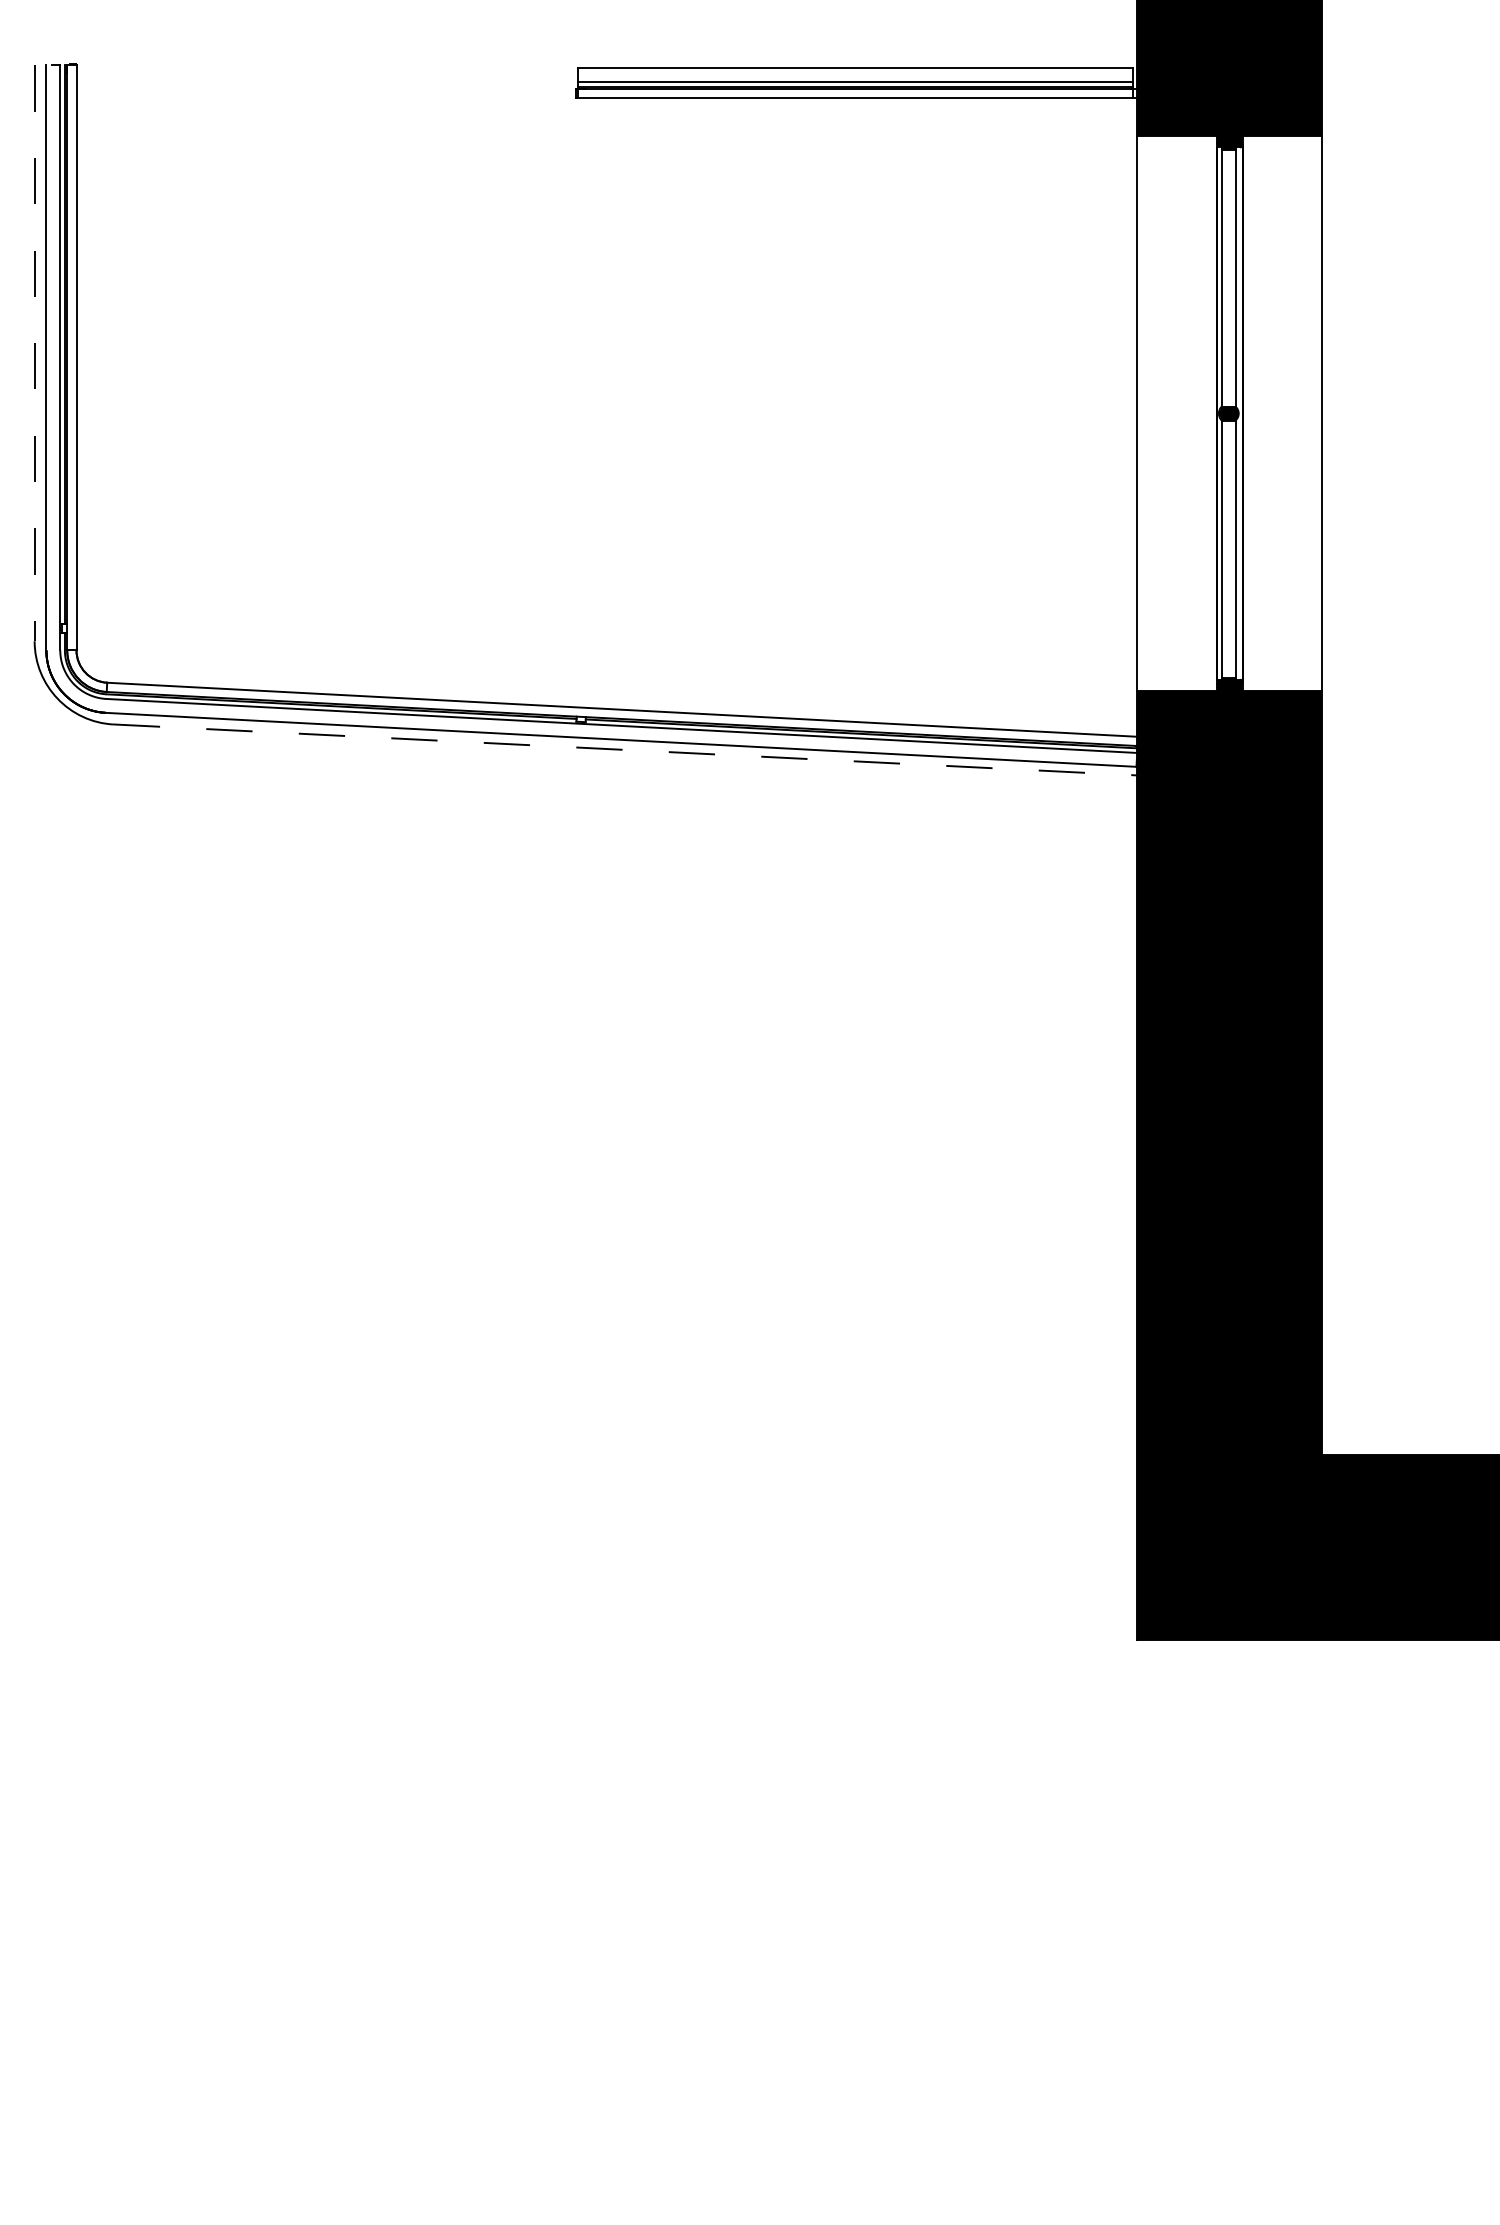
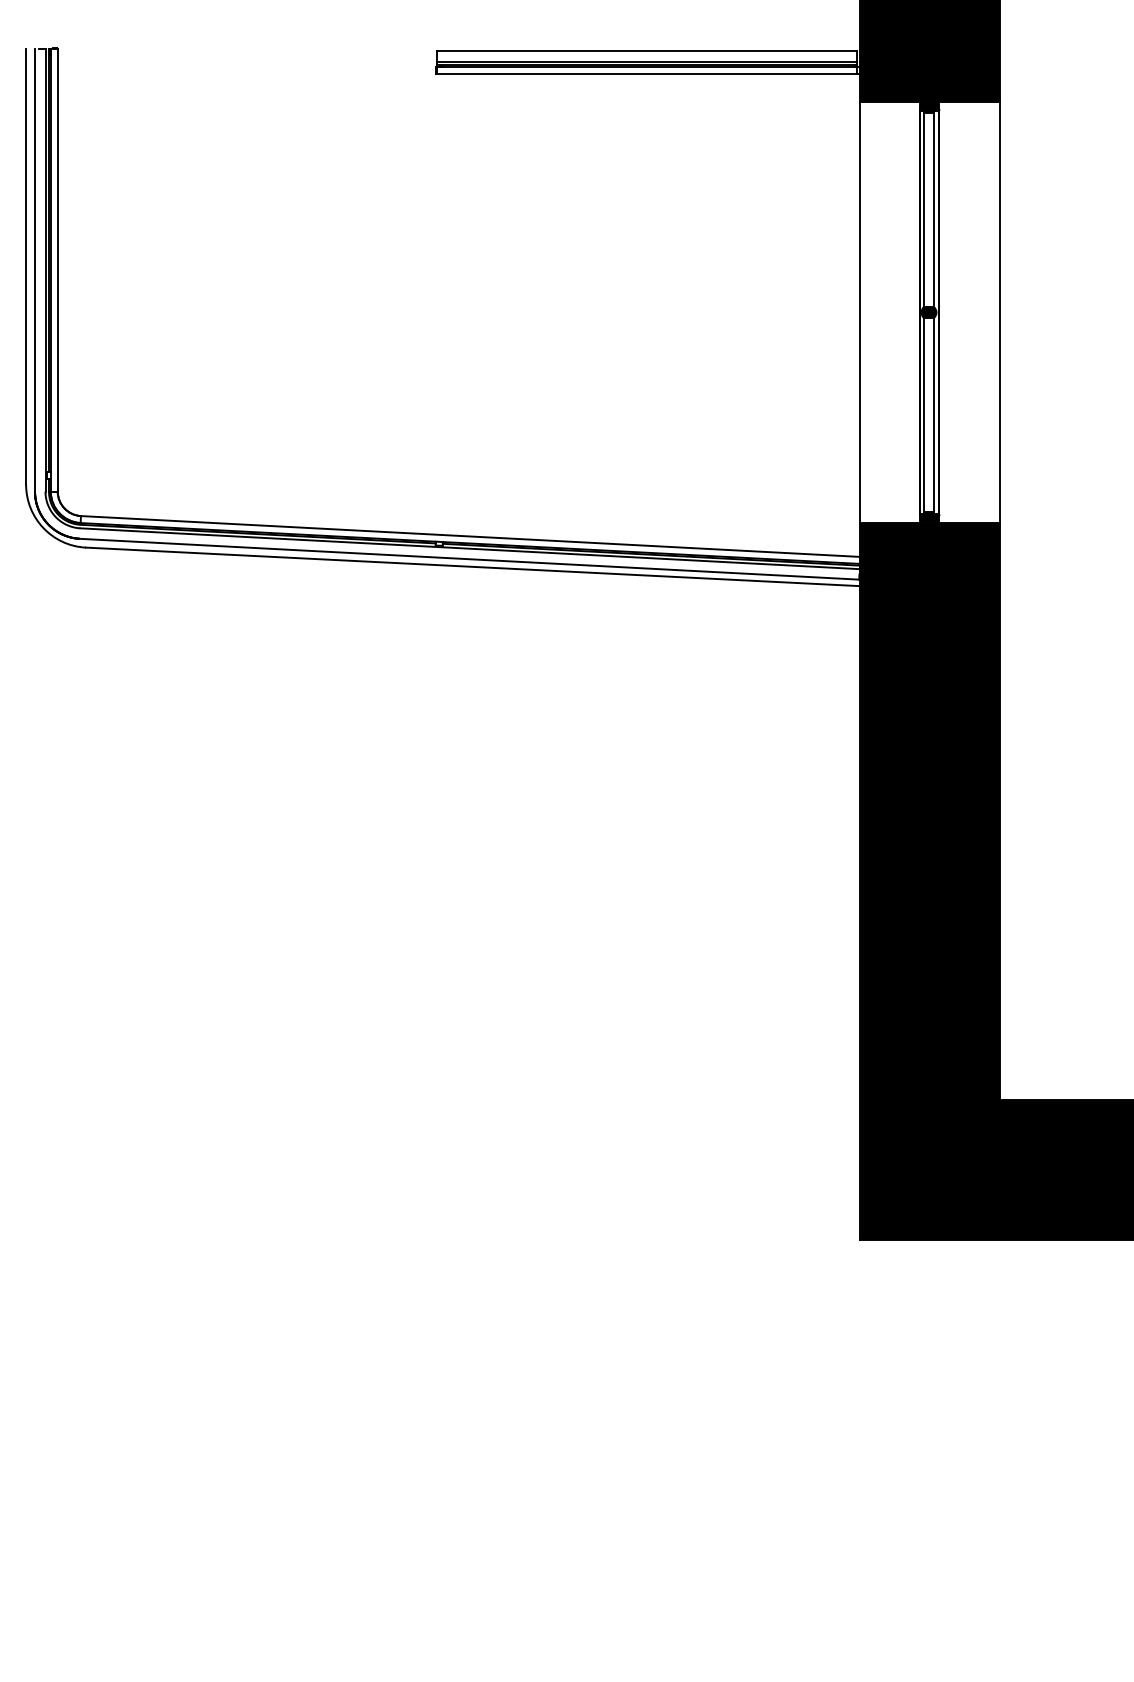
line: (34, 353) -> (26, 267), dashed -> solid
line: (625, 749) -> (472, 566), dashed -> solid

